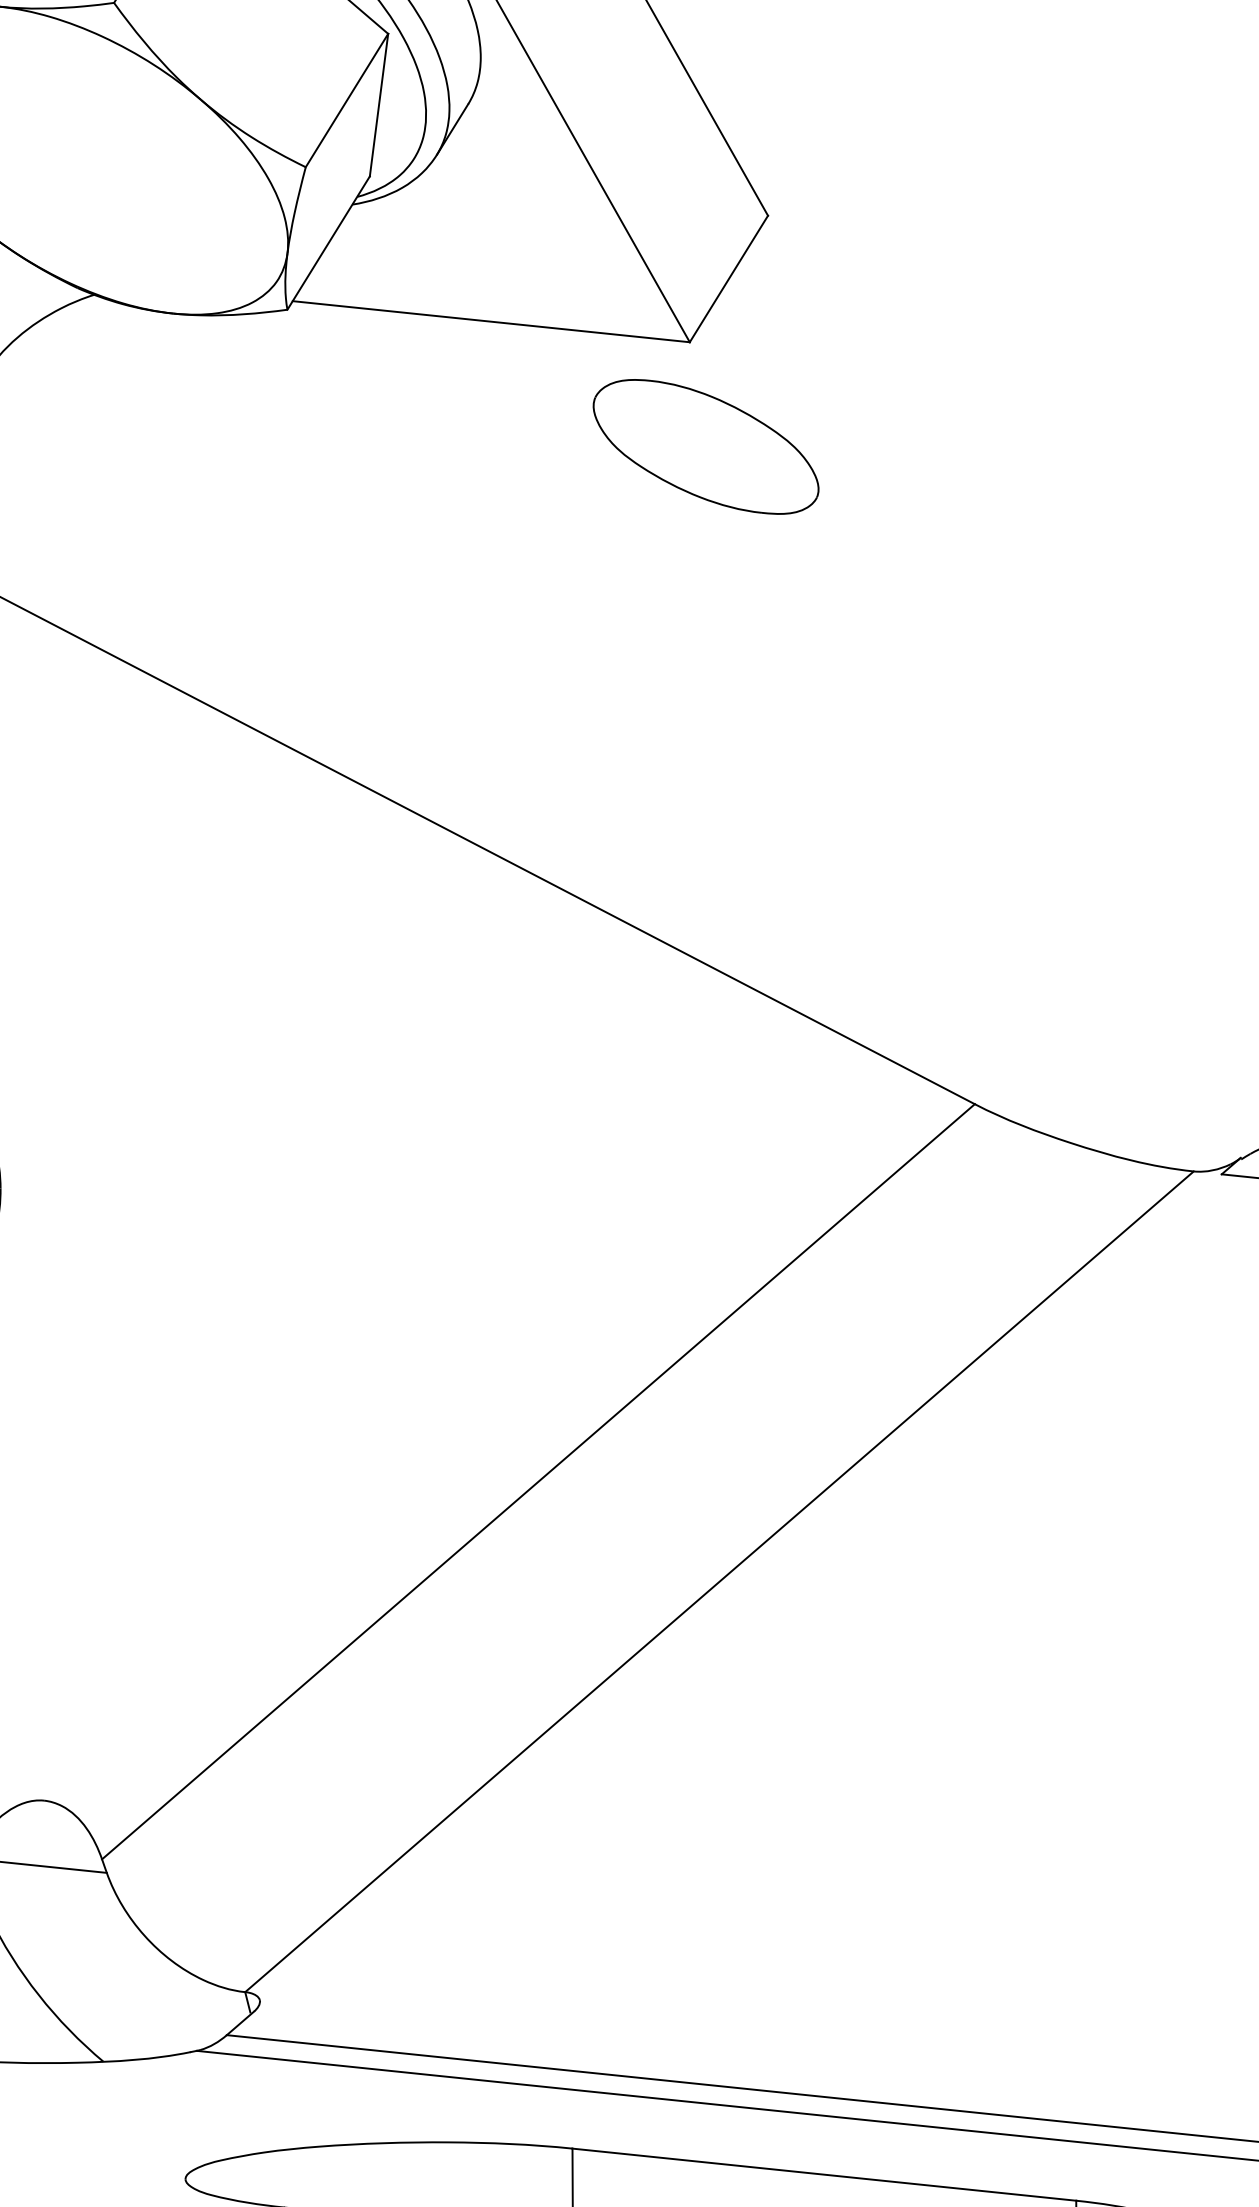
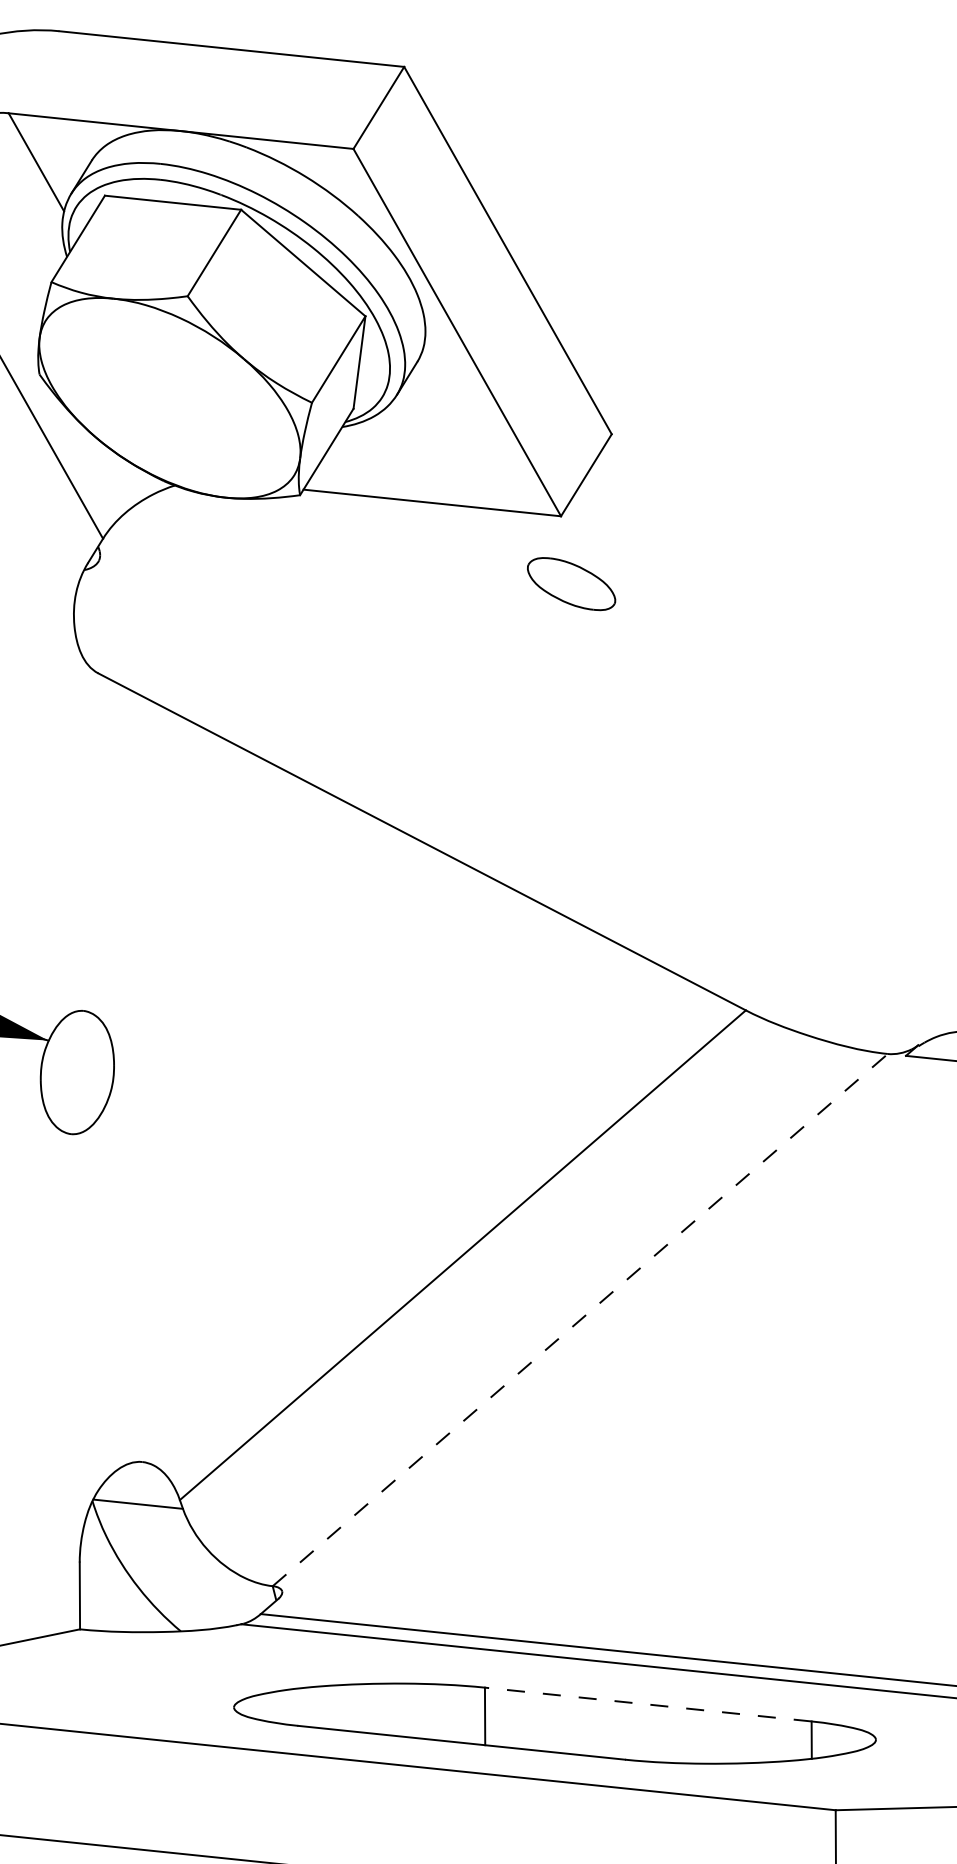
part: (705, 445) -> (571, 583), size x0.6
line: (719, 1582) -> (580, 1320), solid -> dashed
line: (823, 2174) -> (647, 1704), solid -> dashed

